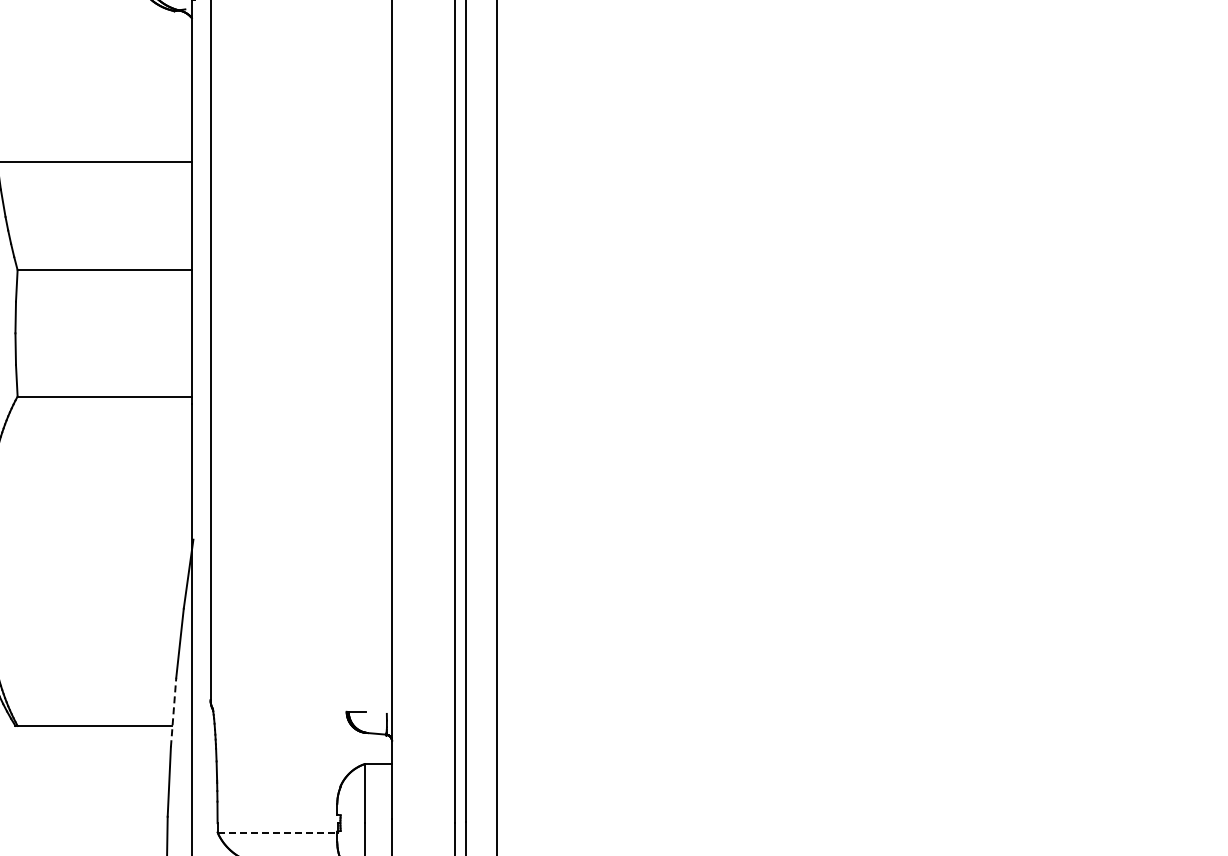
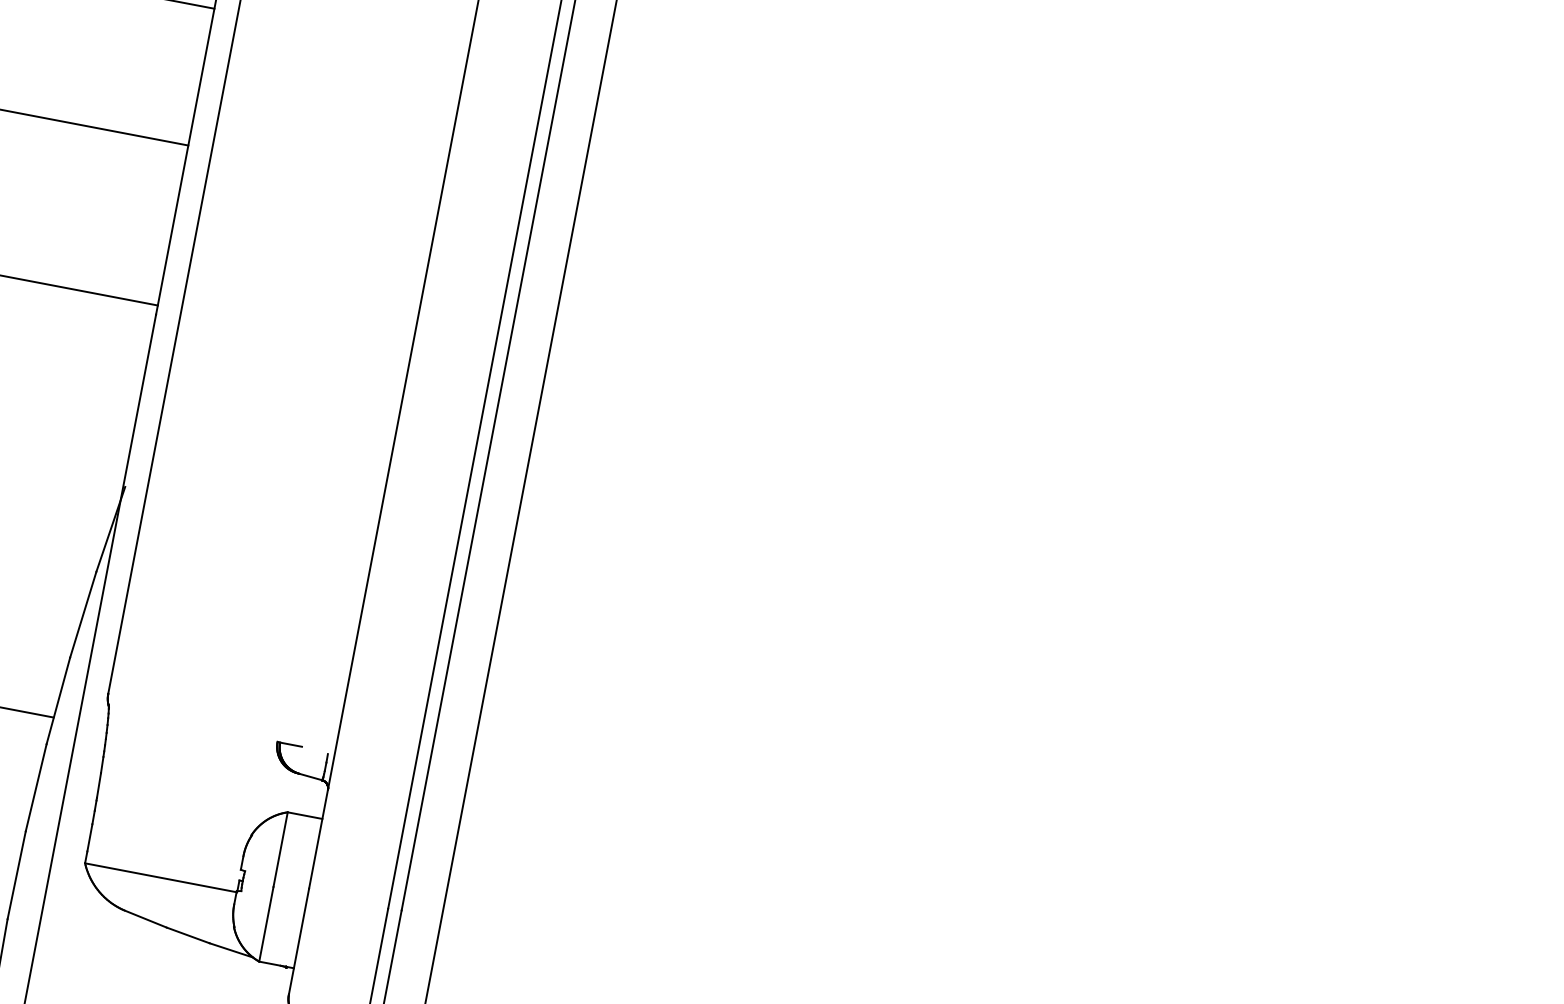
line: (173, 712) -> (58, 700), dashed -> solid
line: (277, 832) -> (160, 877), dashed -> solid

